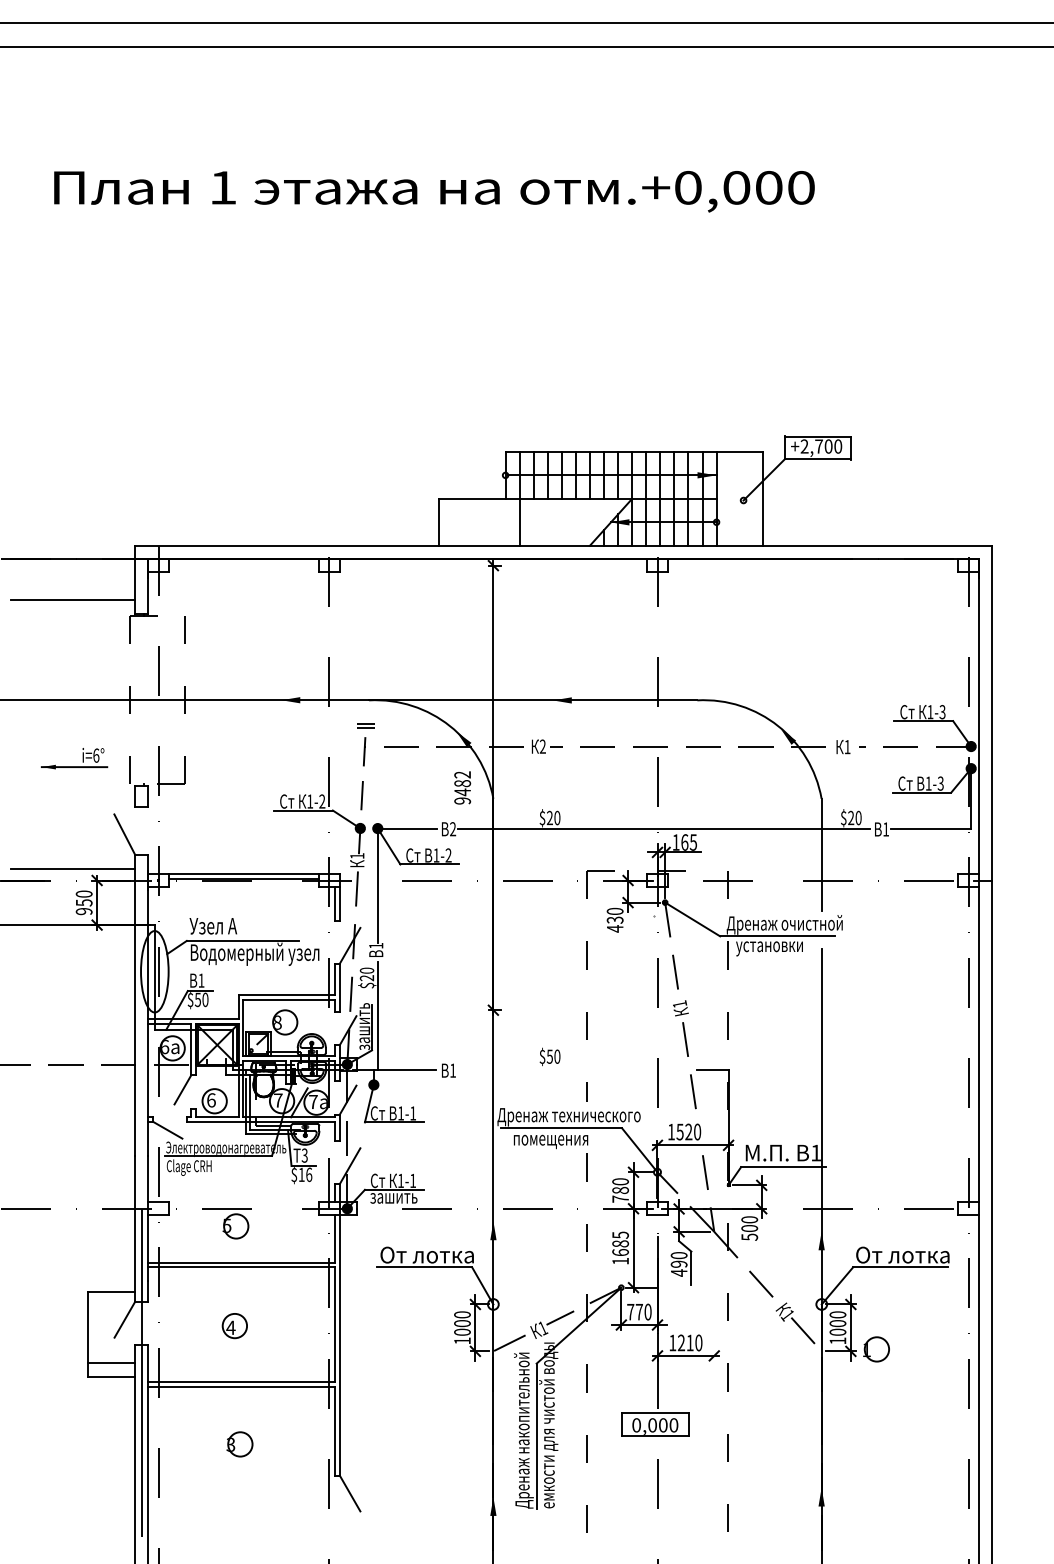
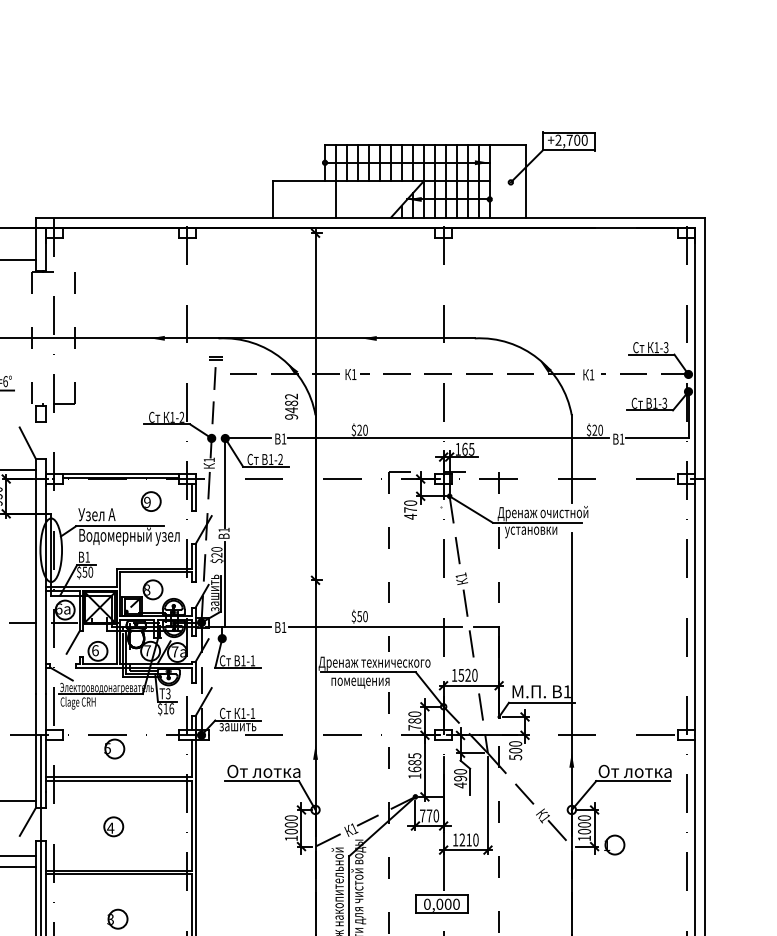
text: (542, 746) -> (353, 374), 2 -> 1
text: (453, 829) -> (284, 439), 2 -> 1
part: (282, 909) -> (150, 501), added
text: (614, 919) -> (410, 509), 430 -> 470
line: (569, 1069) -> (374, 626), added
line: (714, 1298) -> (488, 805), added

